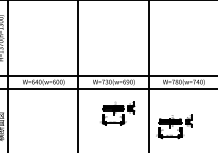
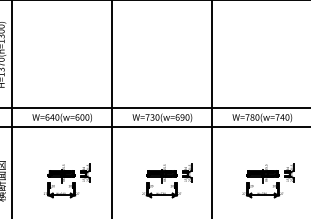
part: (117, 112) -> (167, 180), moved
part: (47, 126) -> (67, 180), added
part: (174, 126) -> (268, 180), moved

